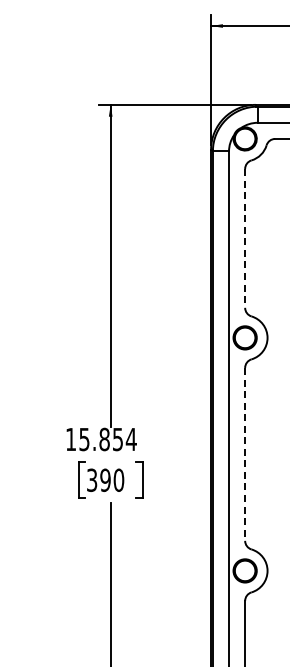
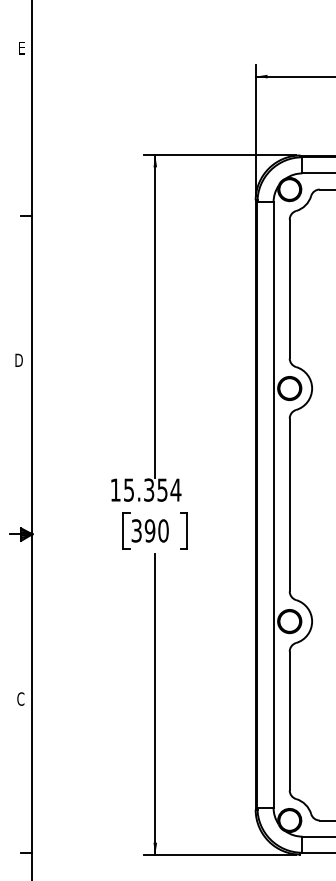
line: (244, 238) -> (289, 289), dashed -> solid
text: (104, 438) -> (149, 489), 15.854 -> 15.354
line: (244, 454) -> (289, 505), dashed -> solid

